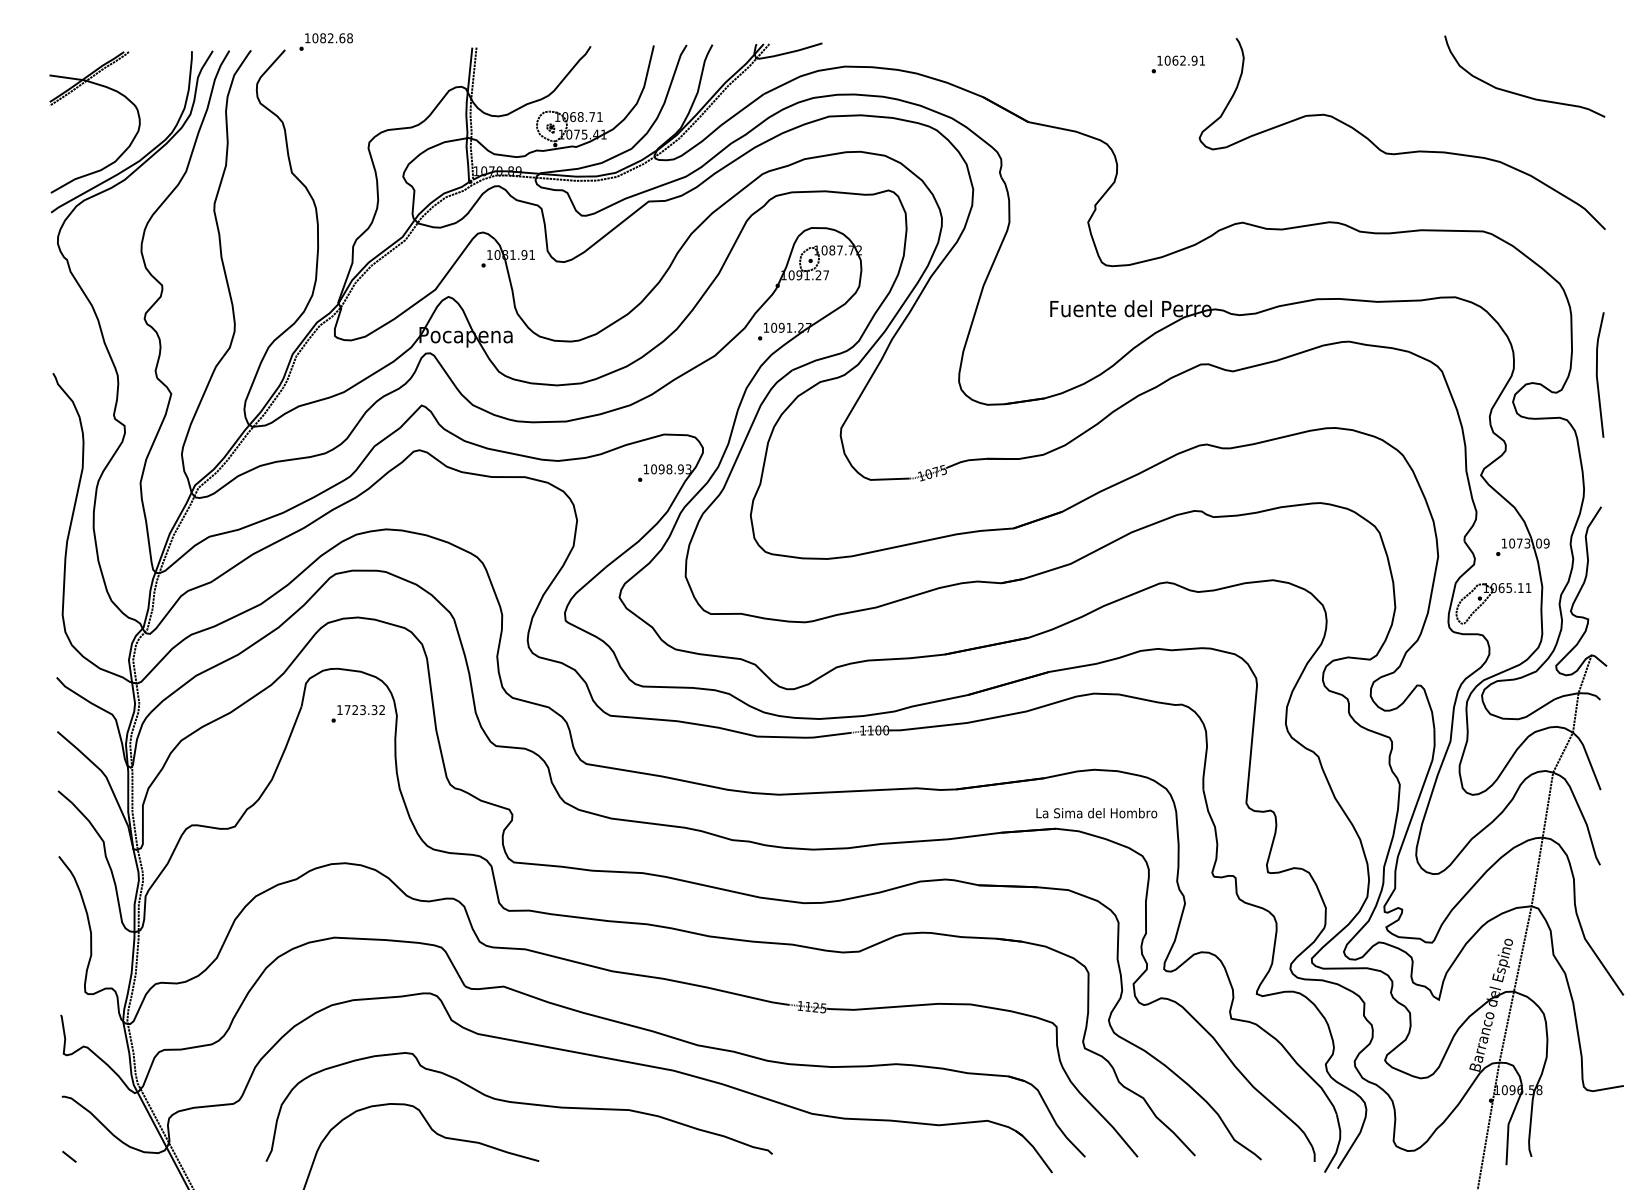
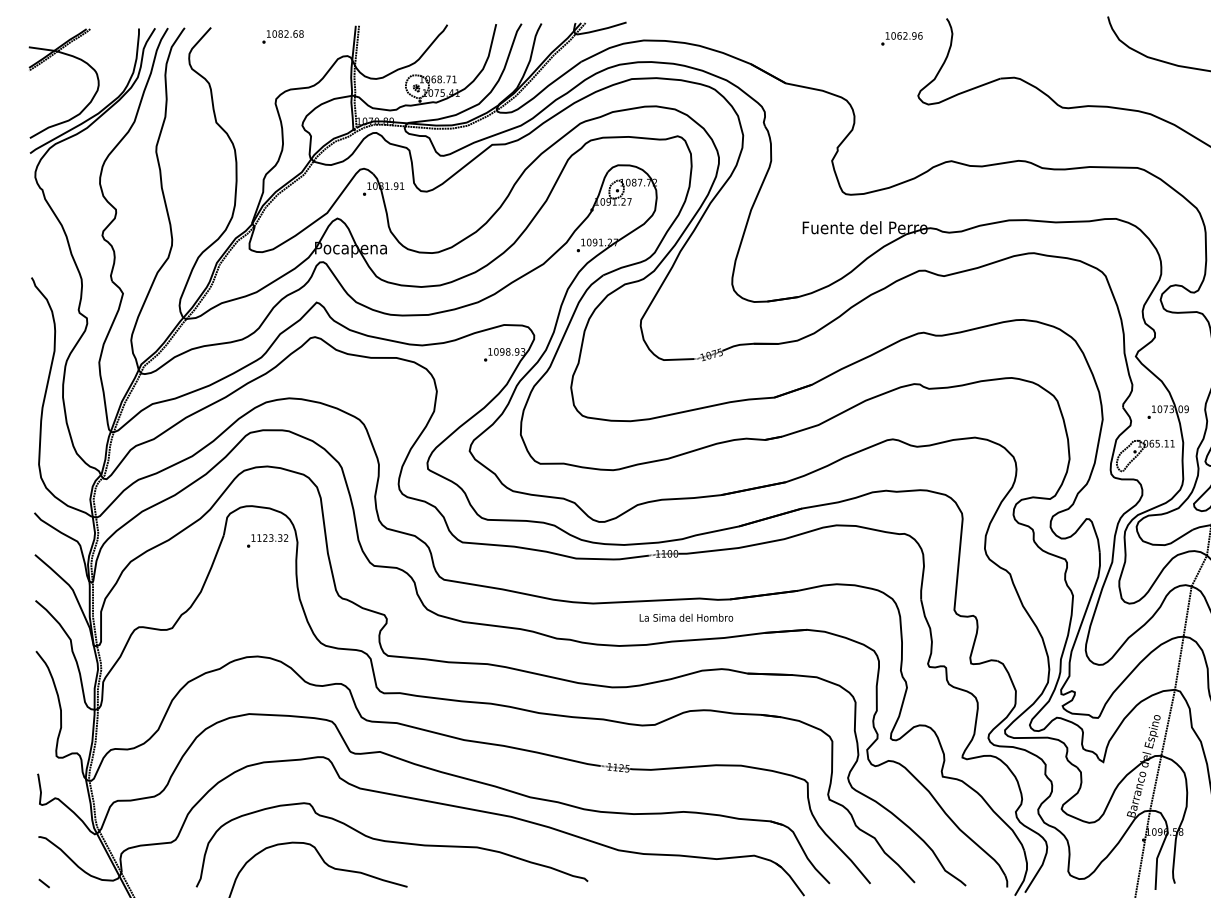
text: (325, 41) -> (282, 36), moved
text: (1202, 60) -> (920, 35), 1062.91 -> 1062.96
text: (347, 709) -> (259, 537), 1723.32 -> 1123.32
text: (1096, 813) -> (686, 618), moved

